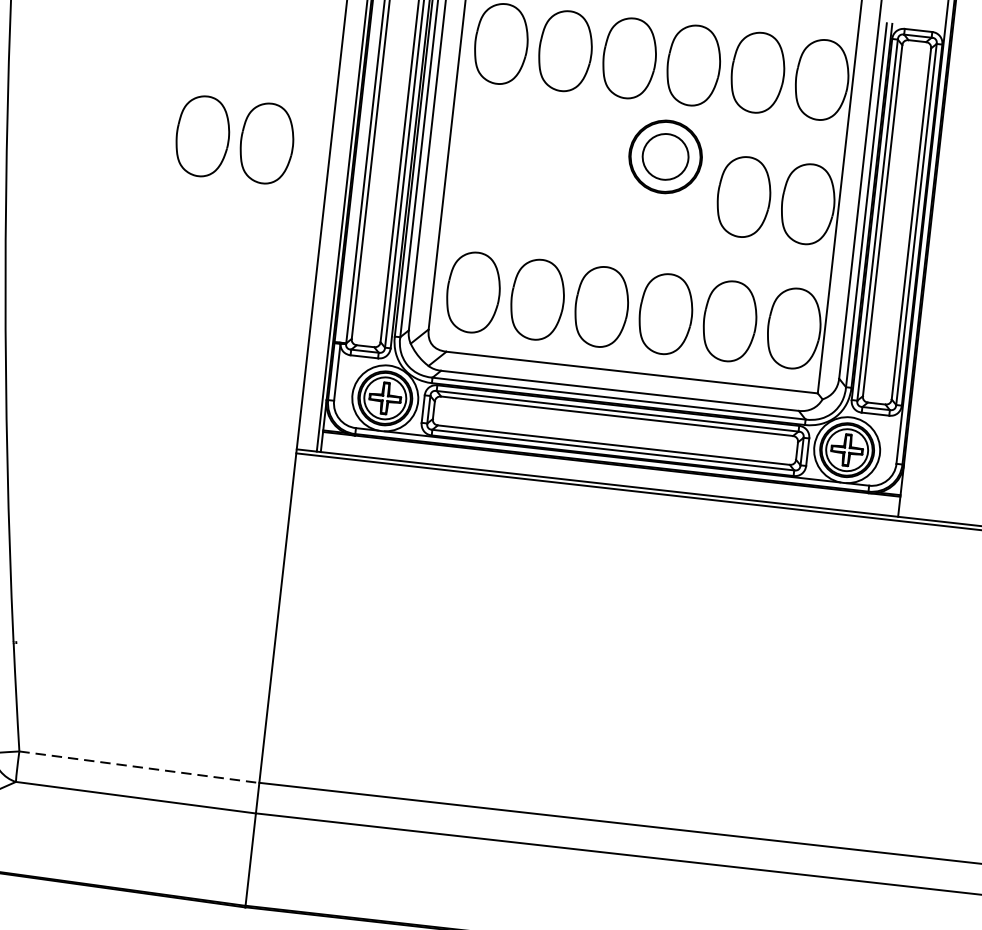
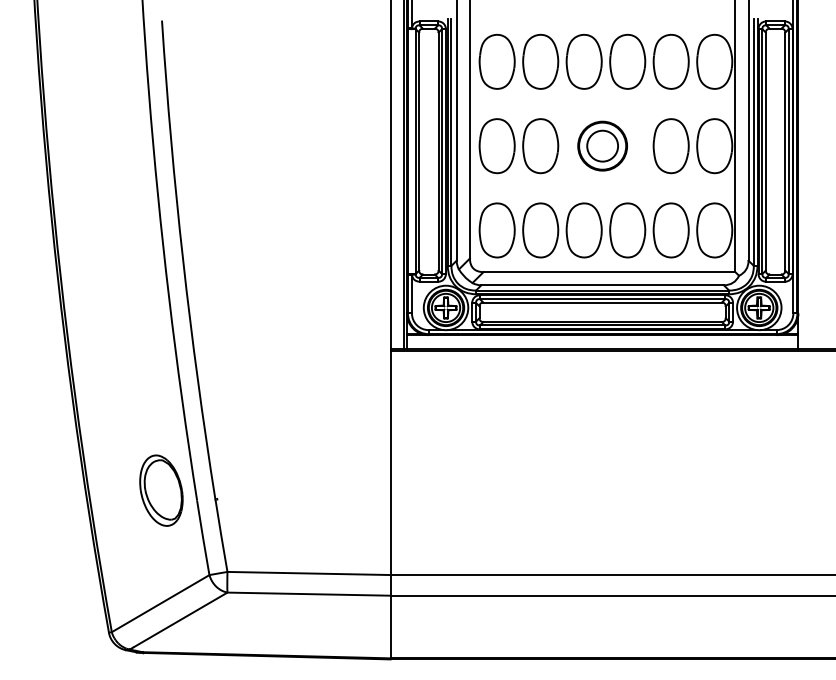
part: (234, 140) -> (518, 146), moved
part: (665, 155) -> (602, 145), moved
line: (140, 767) -> (309, 573), dashed -> solid

